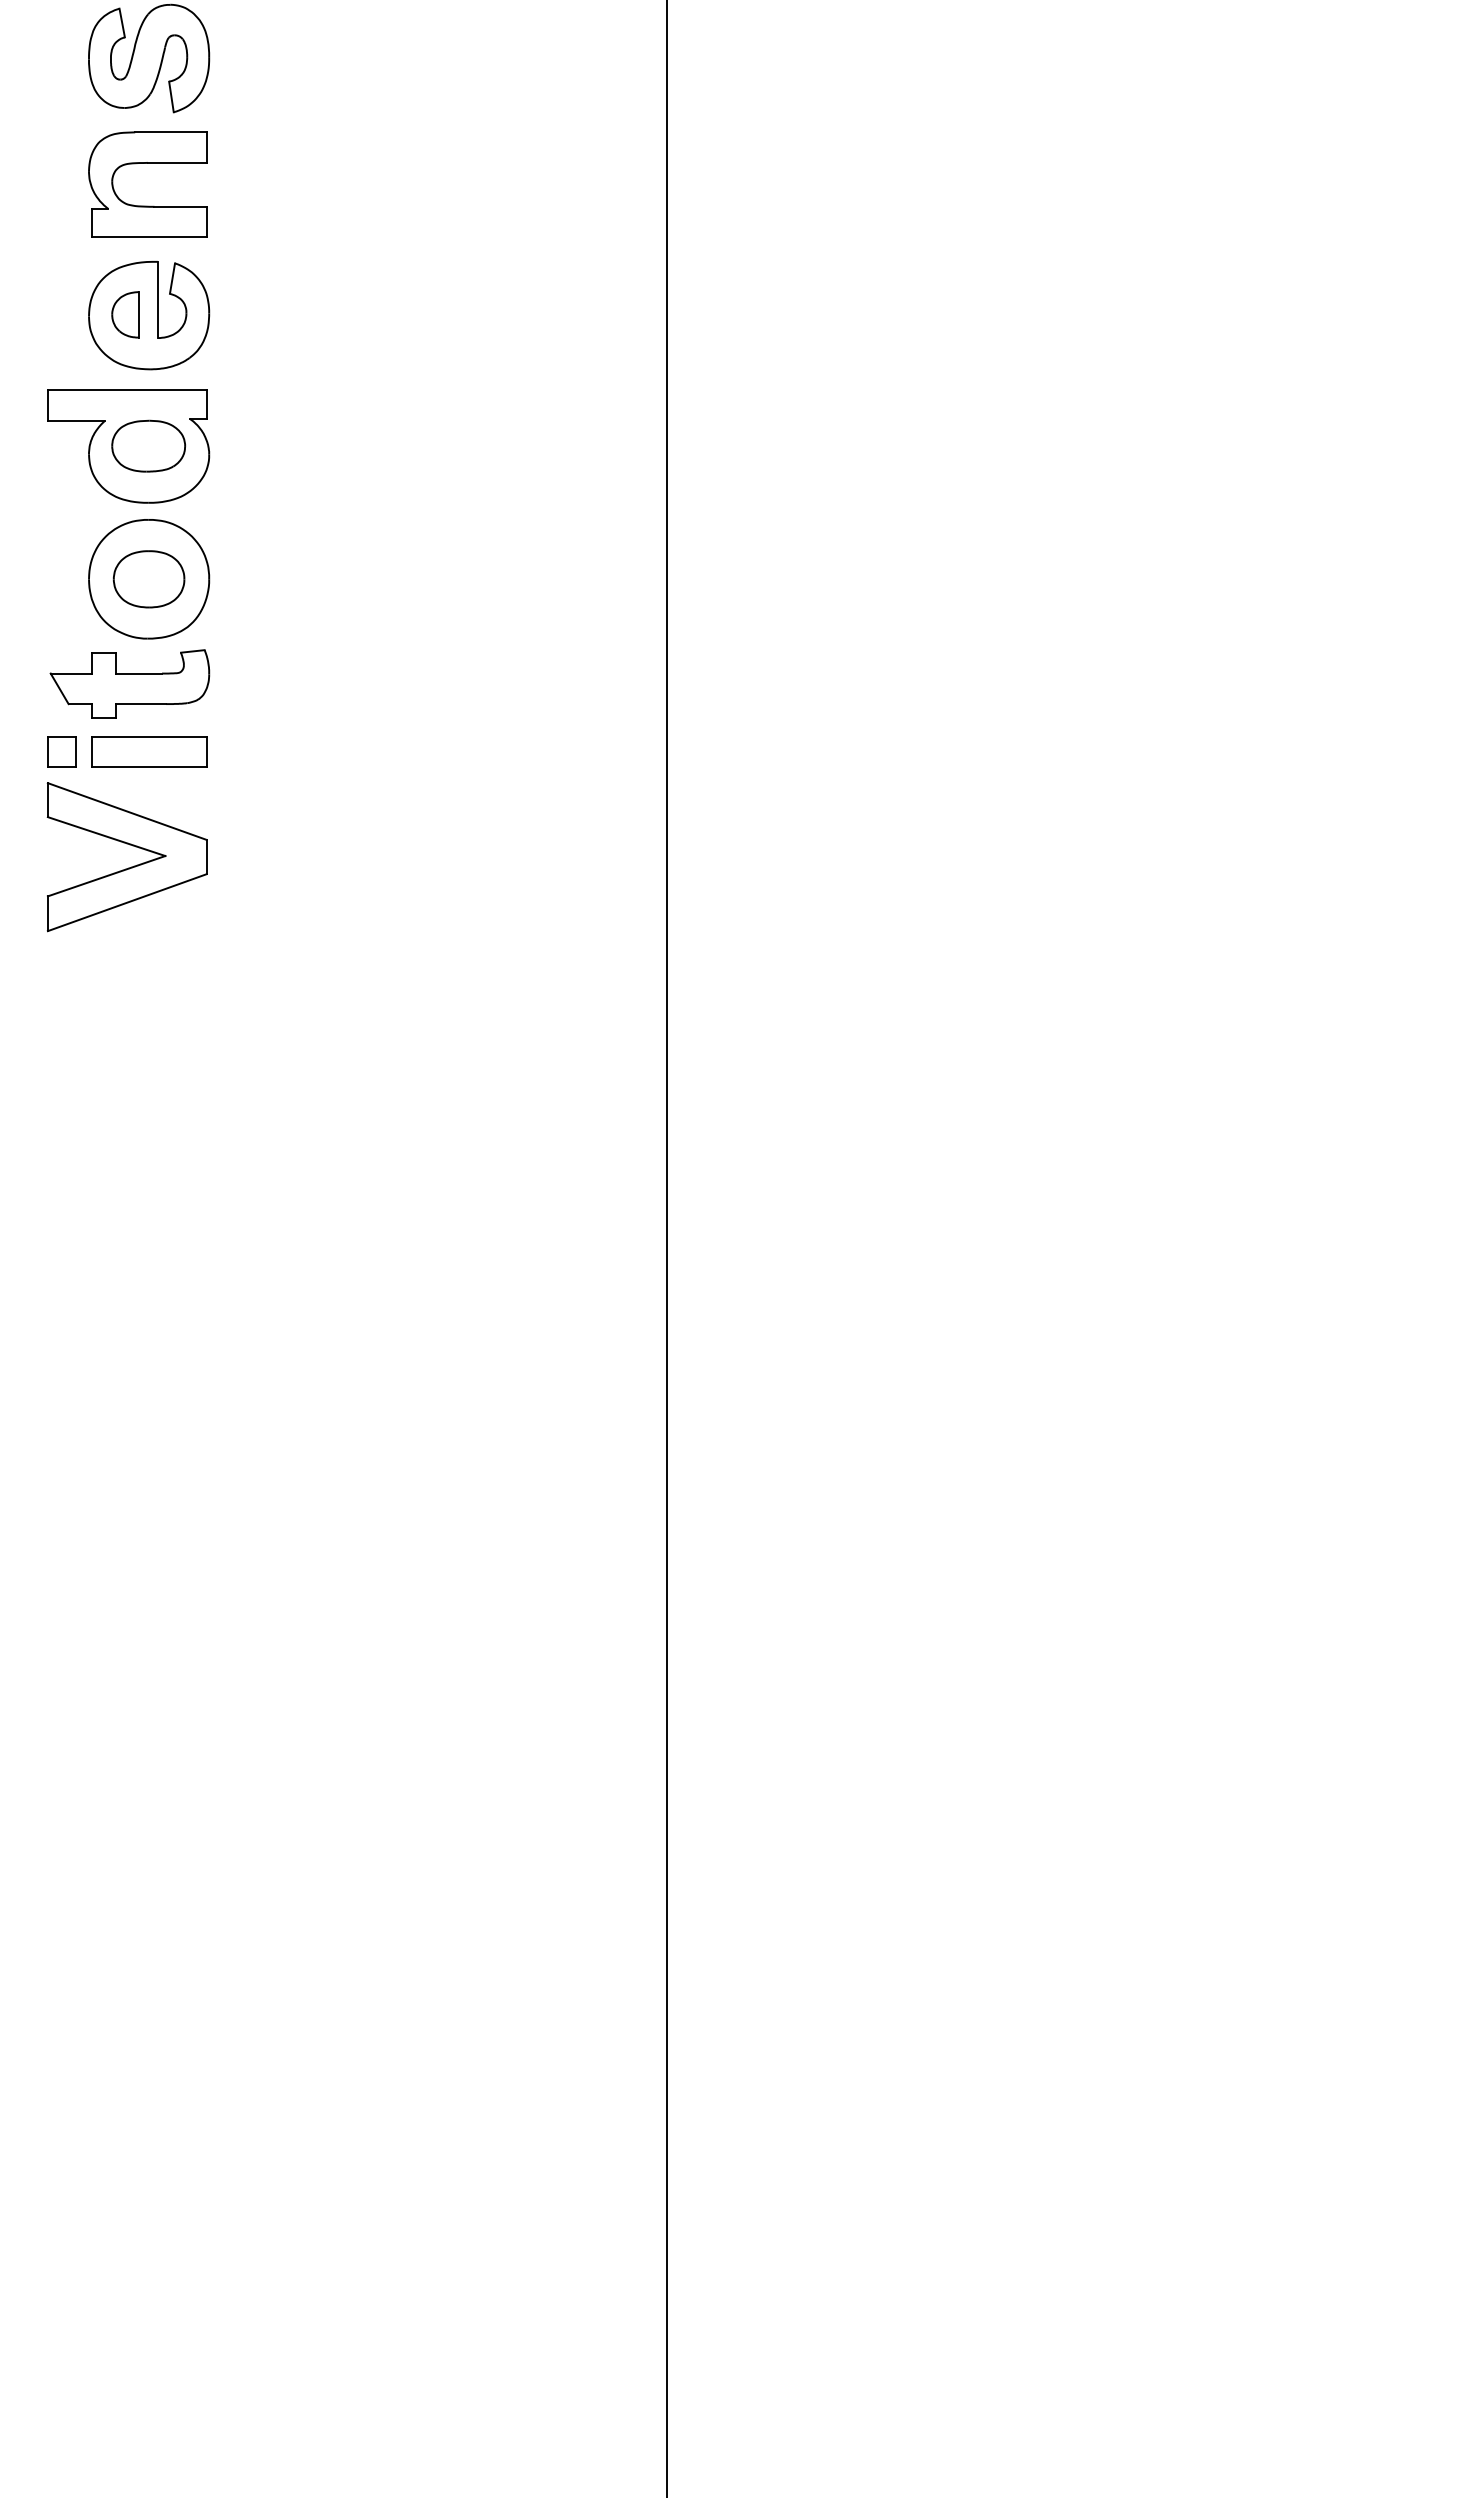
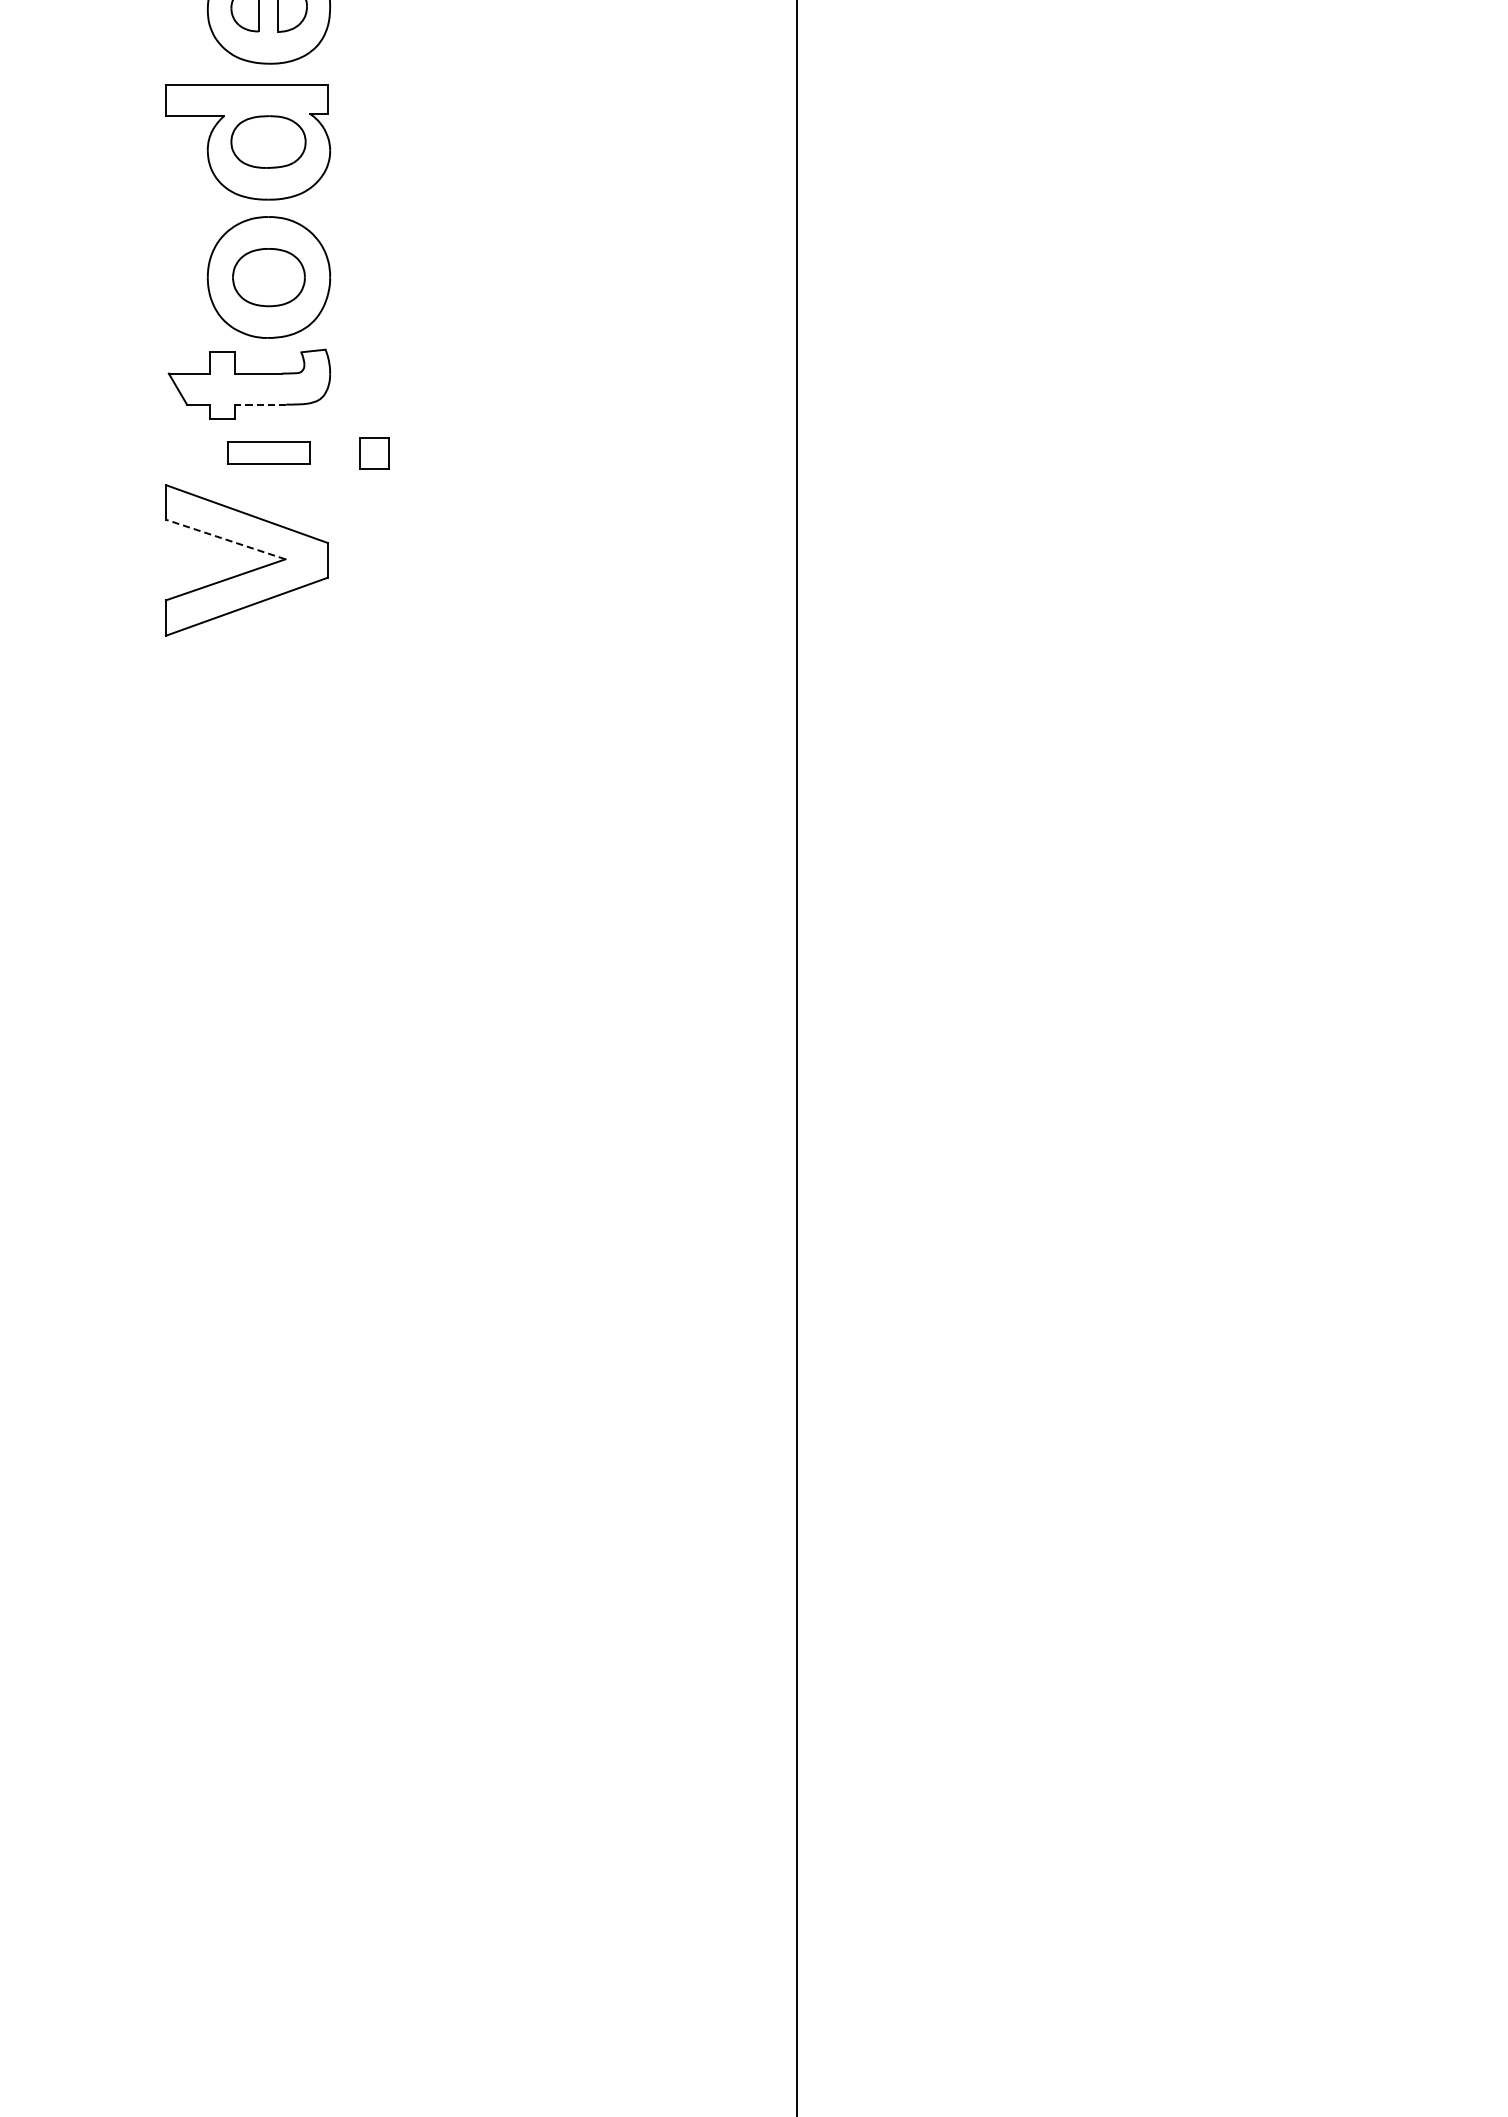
line: (140, 704) -> (260, 405), solid -> dashed
part: (61, 751) -> (374, 452), moved
part: (149, 751) -> (269, 452), size x0.7
line: (106, 836) -> (225, 539), solid -> dashed

